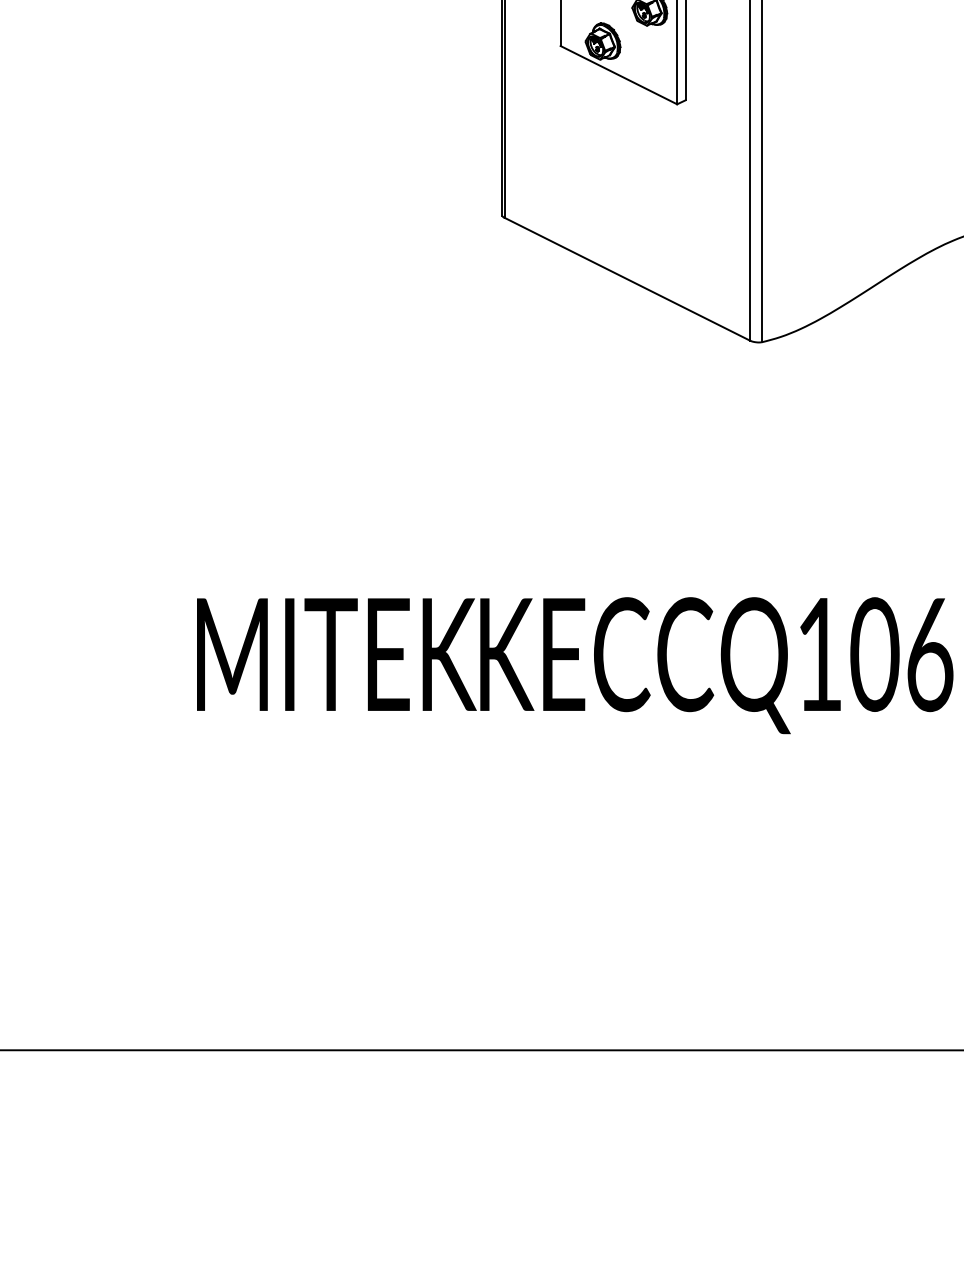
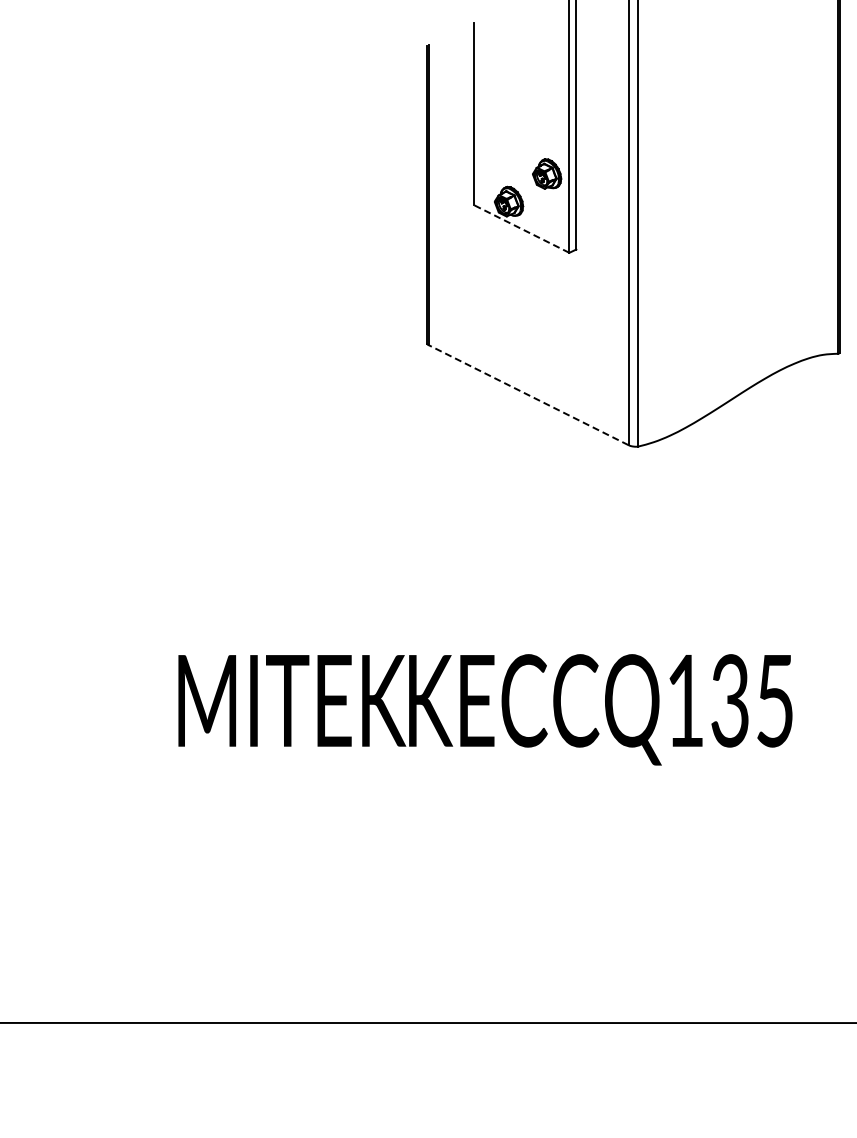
line: (618, 74) -> (521, 228), solid -> dashed
line: (626, 279) -> (528, 395), solid -> dashed
text: (902, 654) -> (752, 700), KECCQ106 -> KECCQ135

